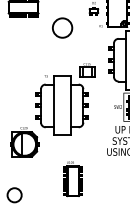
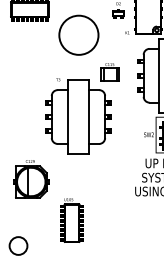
circle: (62, 27) -> (78, 34), size x1.6
part: (65, 99) -> (82, 108), moved
part: (72, 179) -> (71, 221), moved

